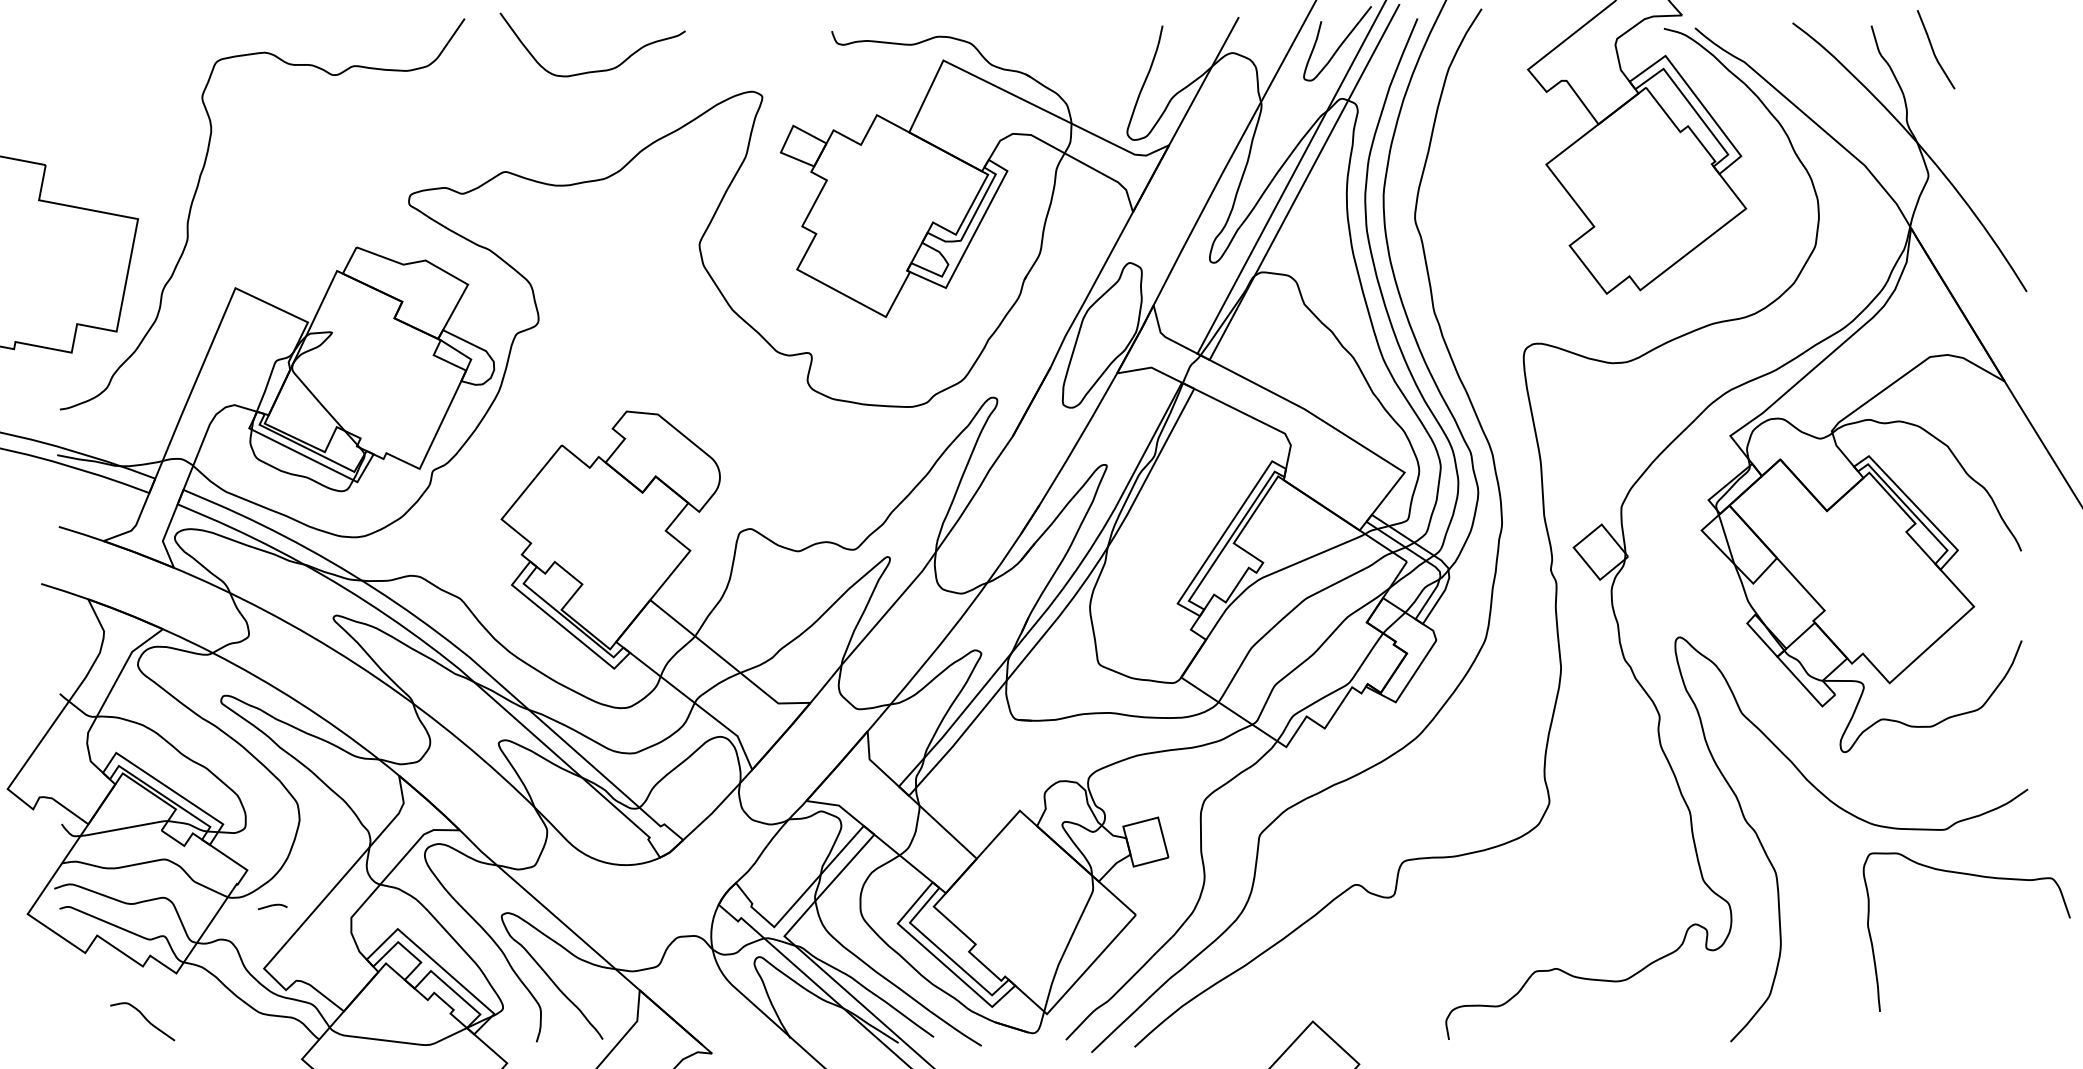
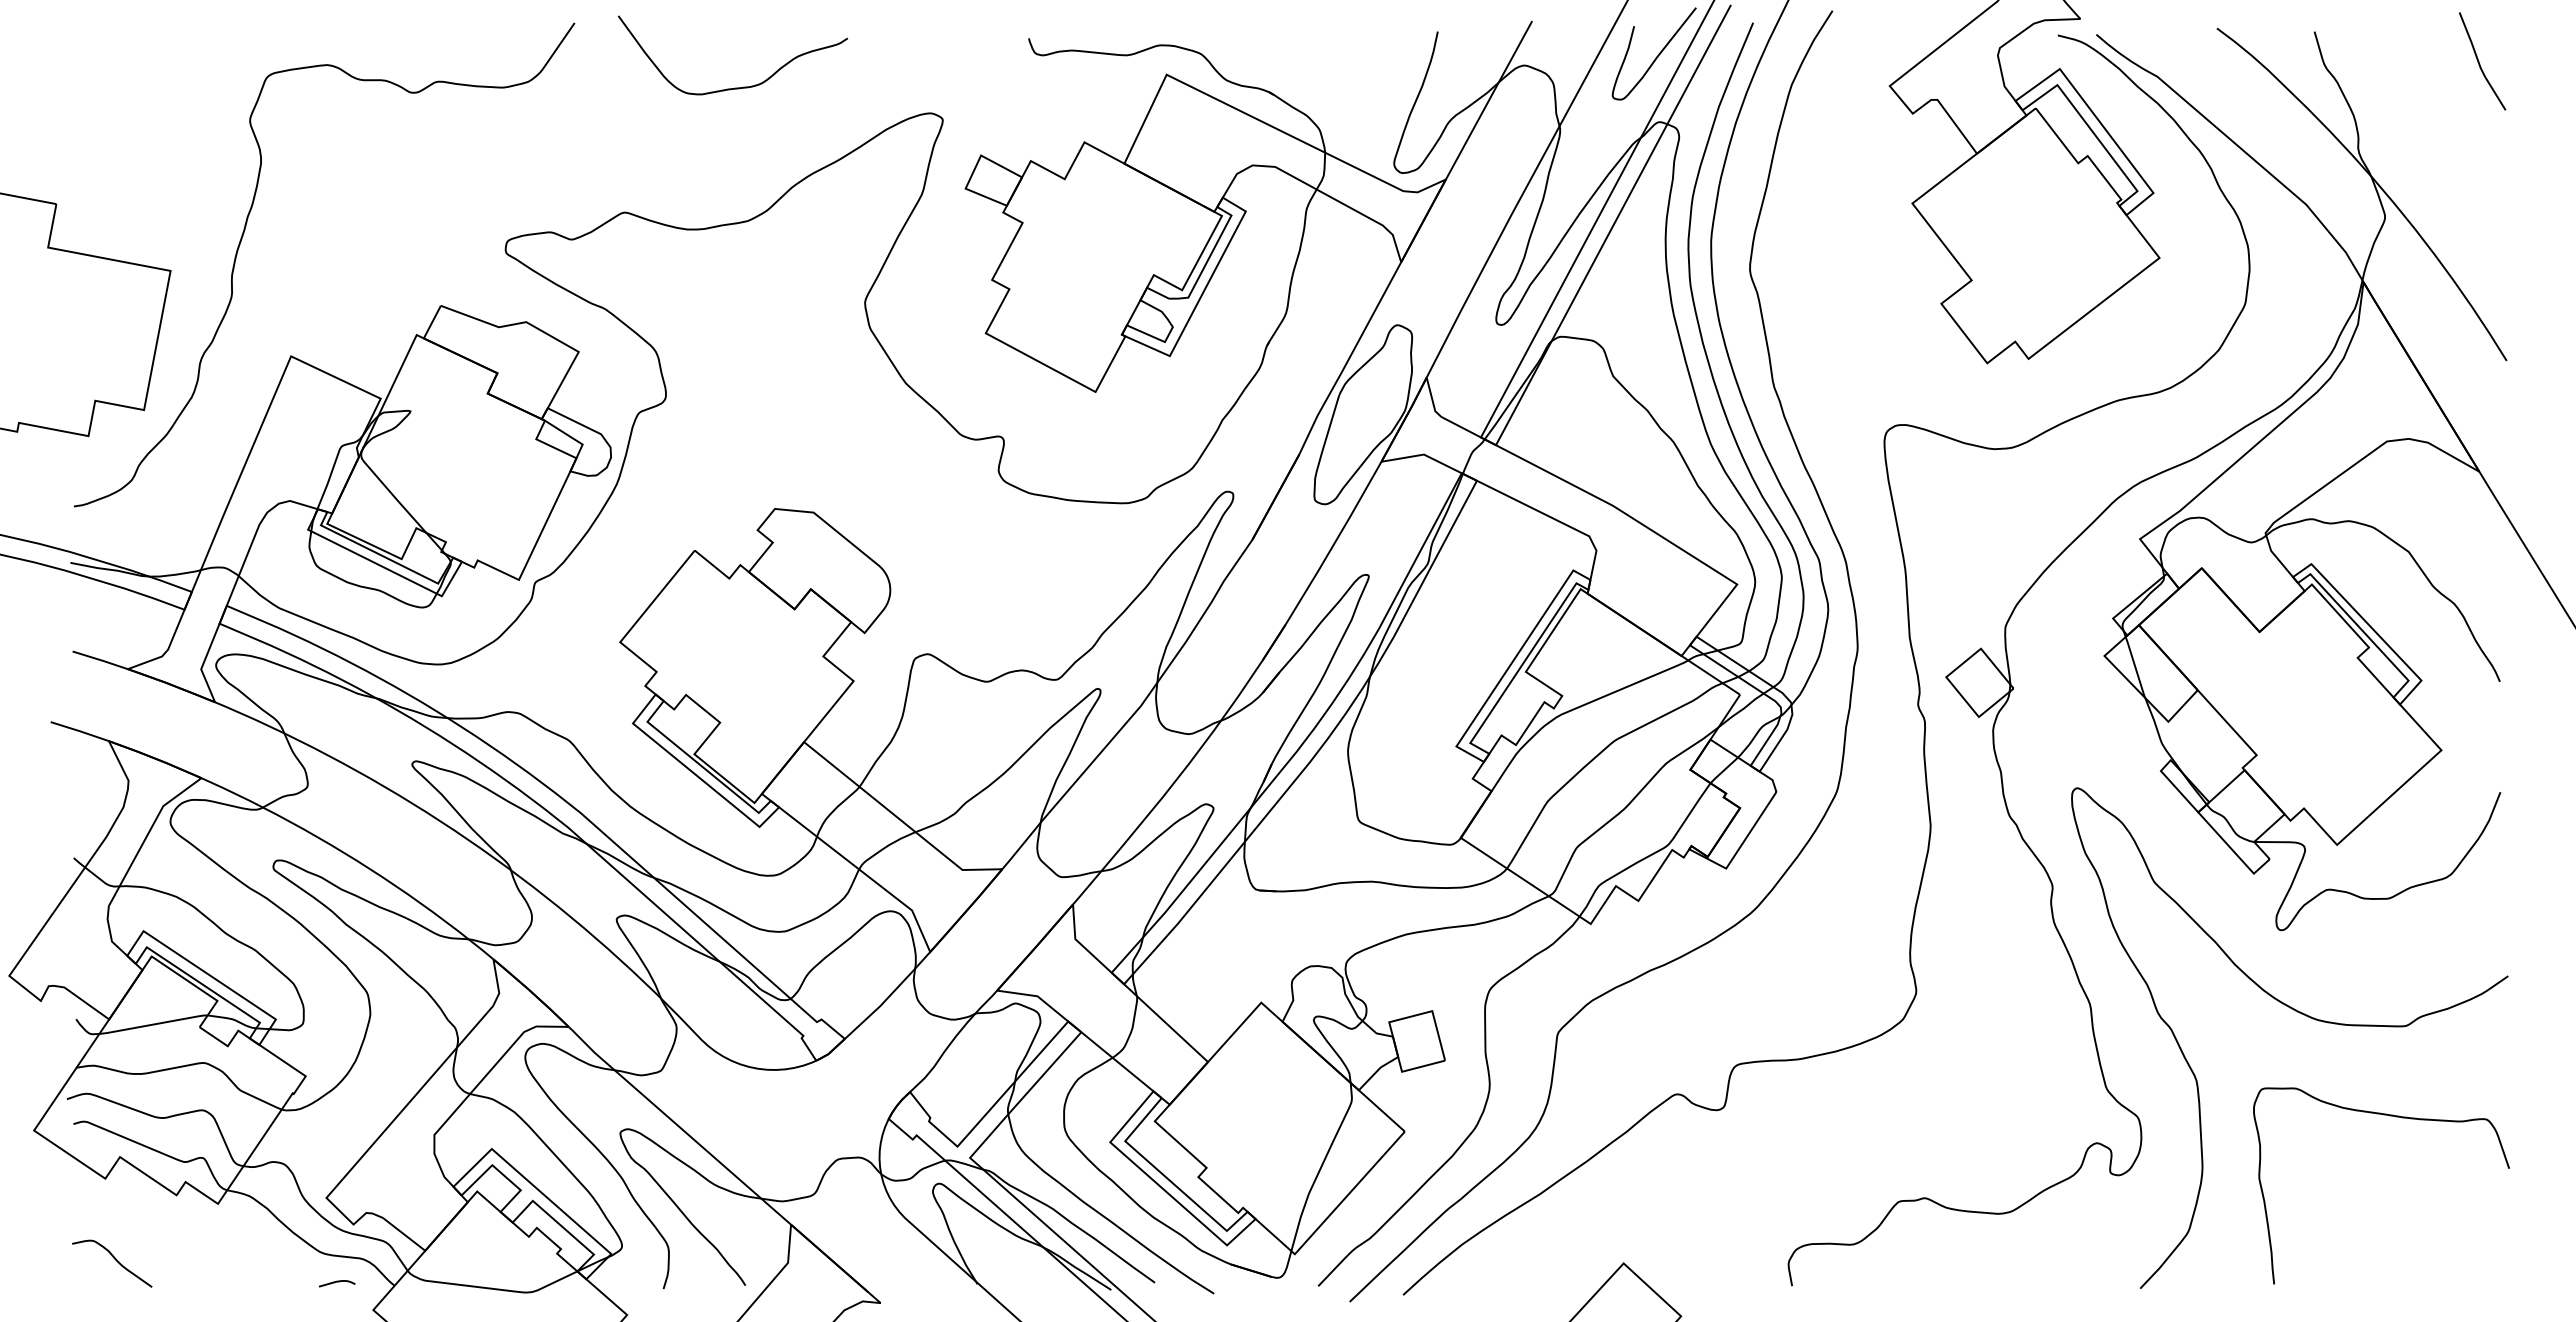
line: (1933, 49) -> (2479, 61), moved
curve: (1973, 876) -> (2389, 1116), moved
curve: (273, 906) -> (337, 1282), moved
curve: (145, 1019) -> (115, 1260), moved

